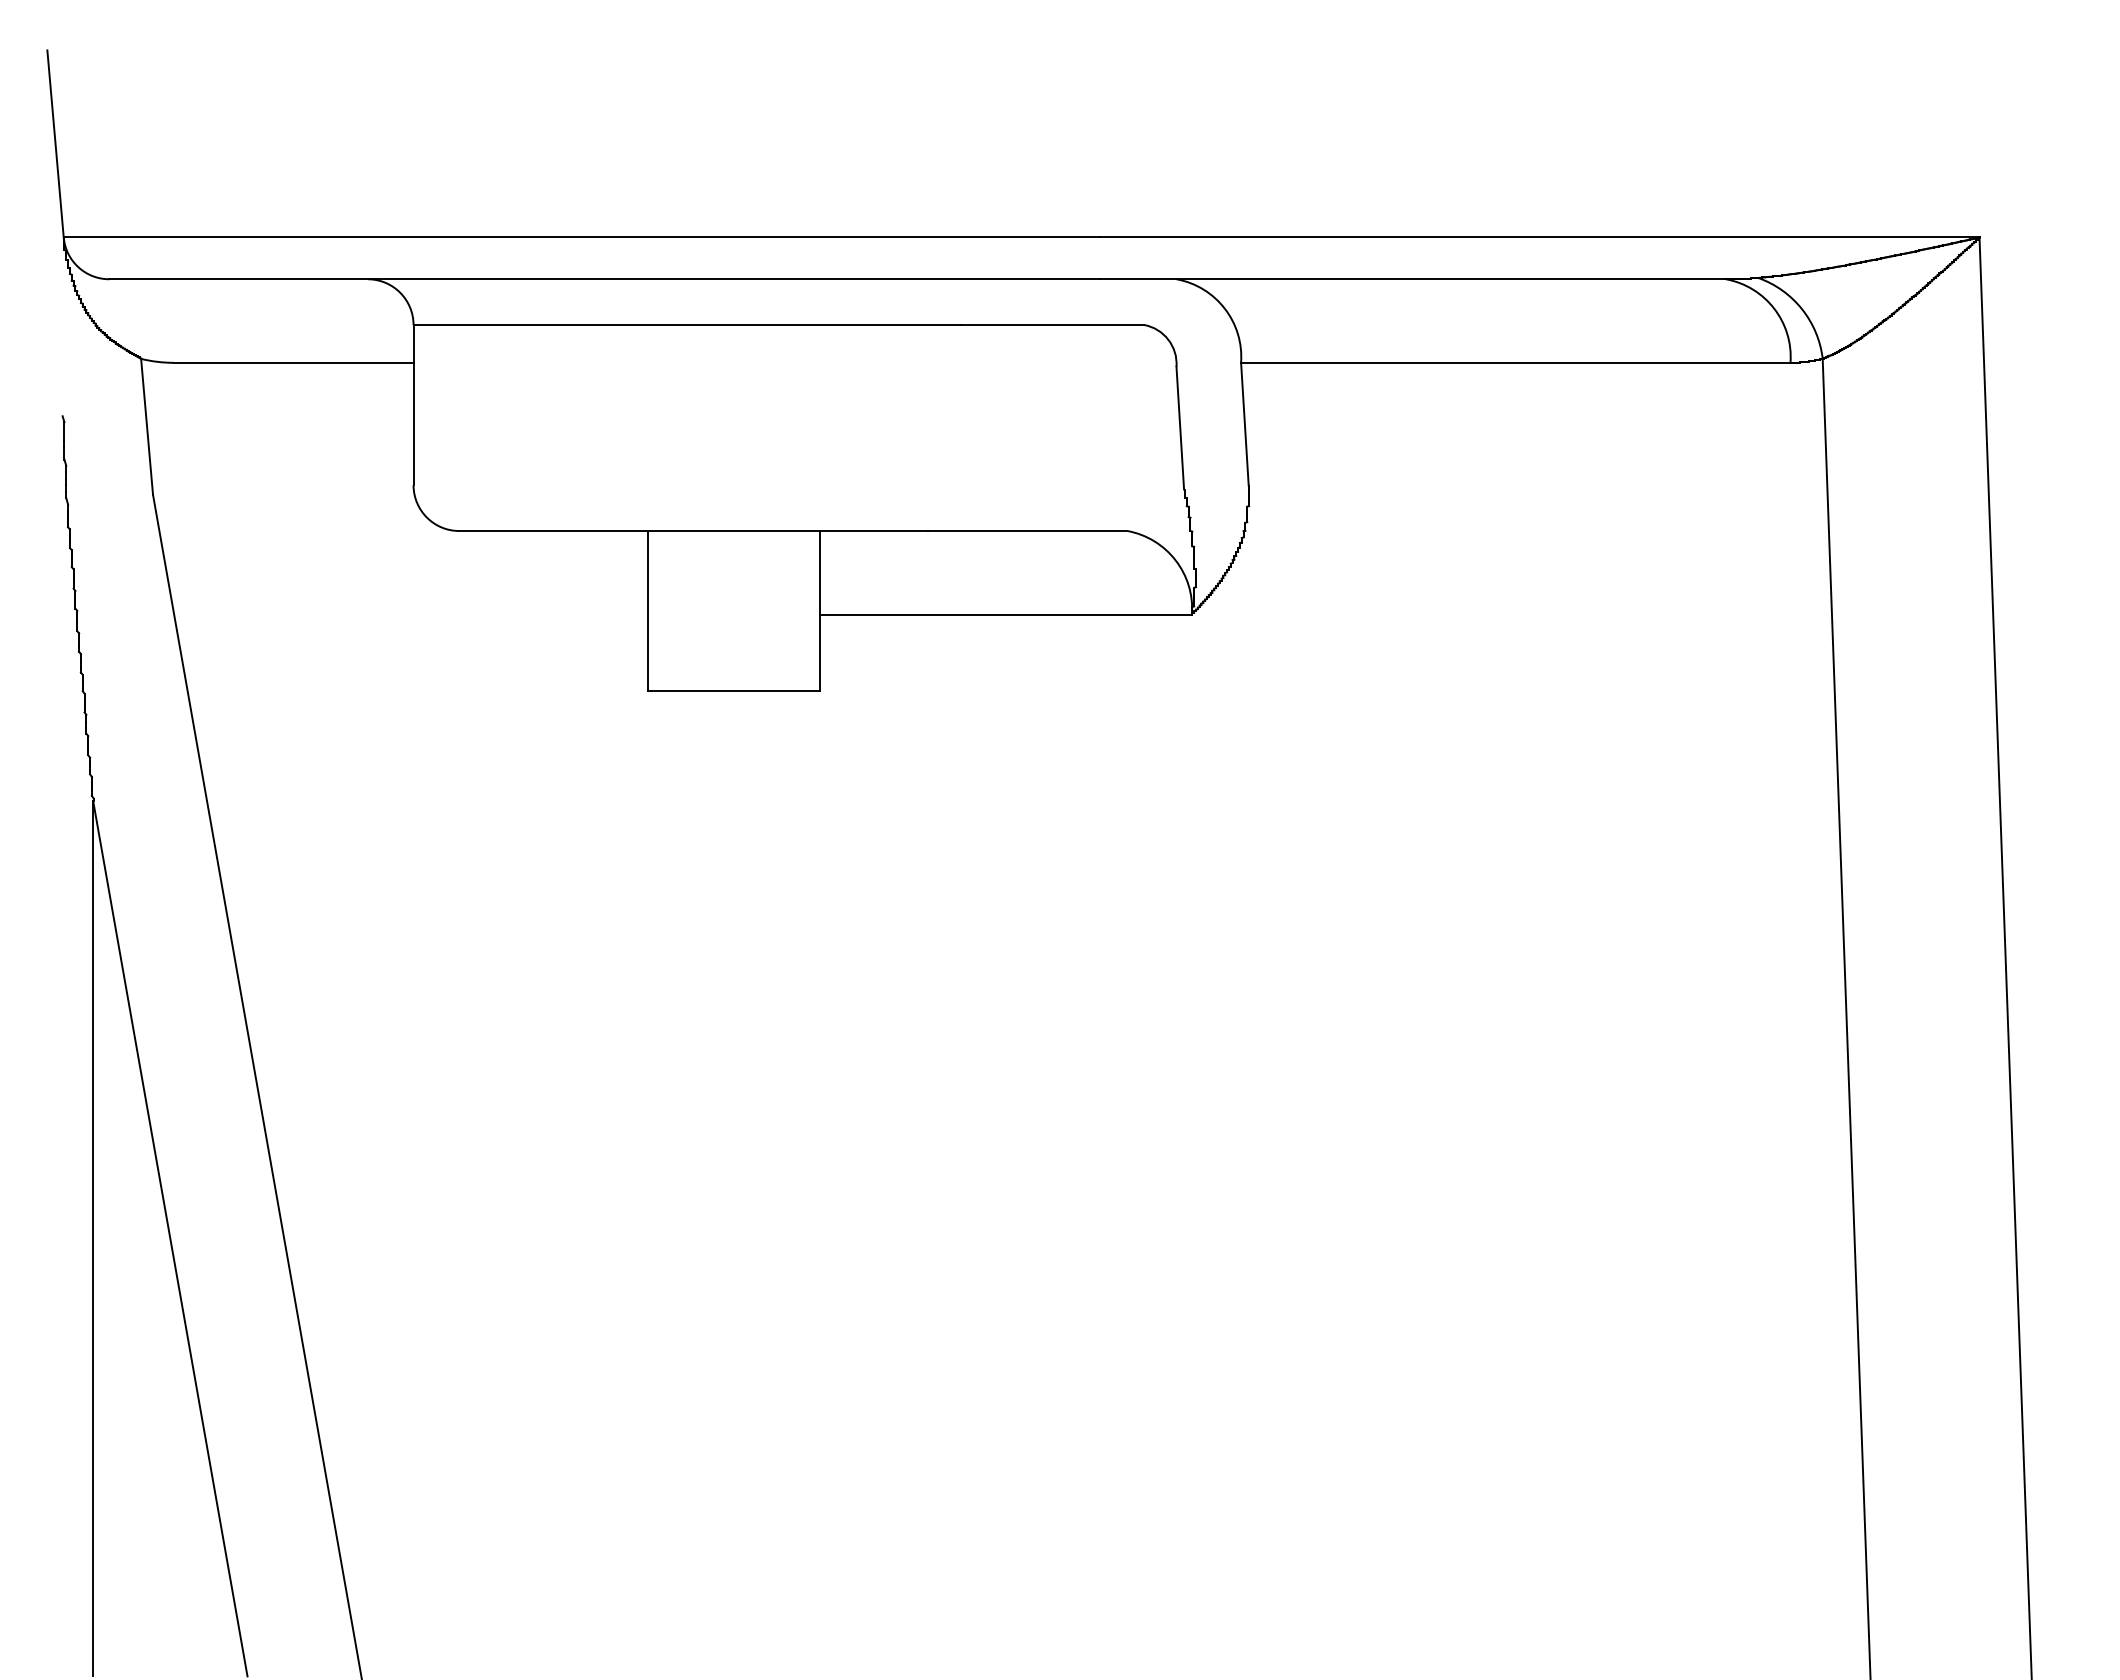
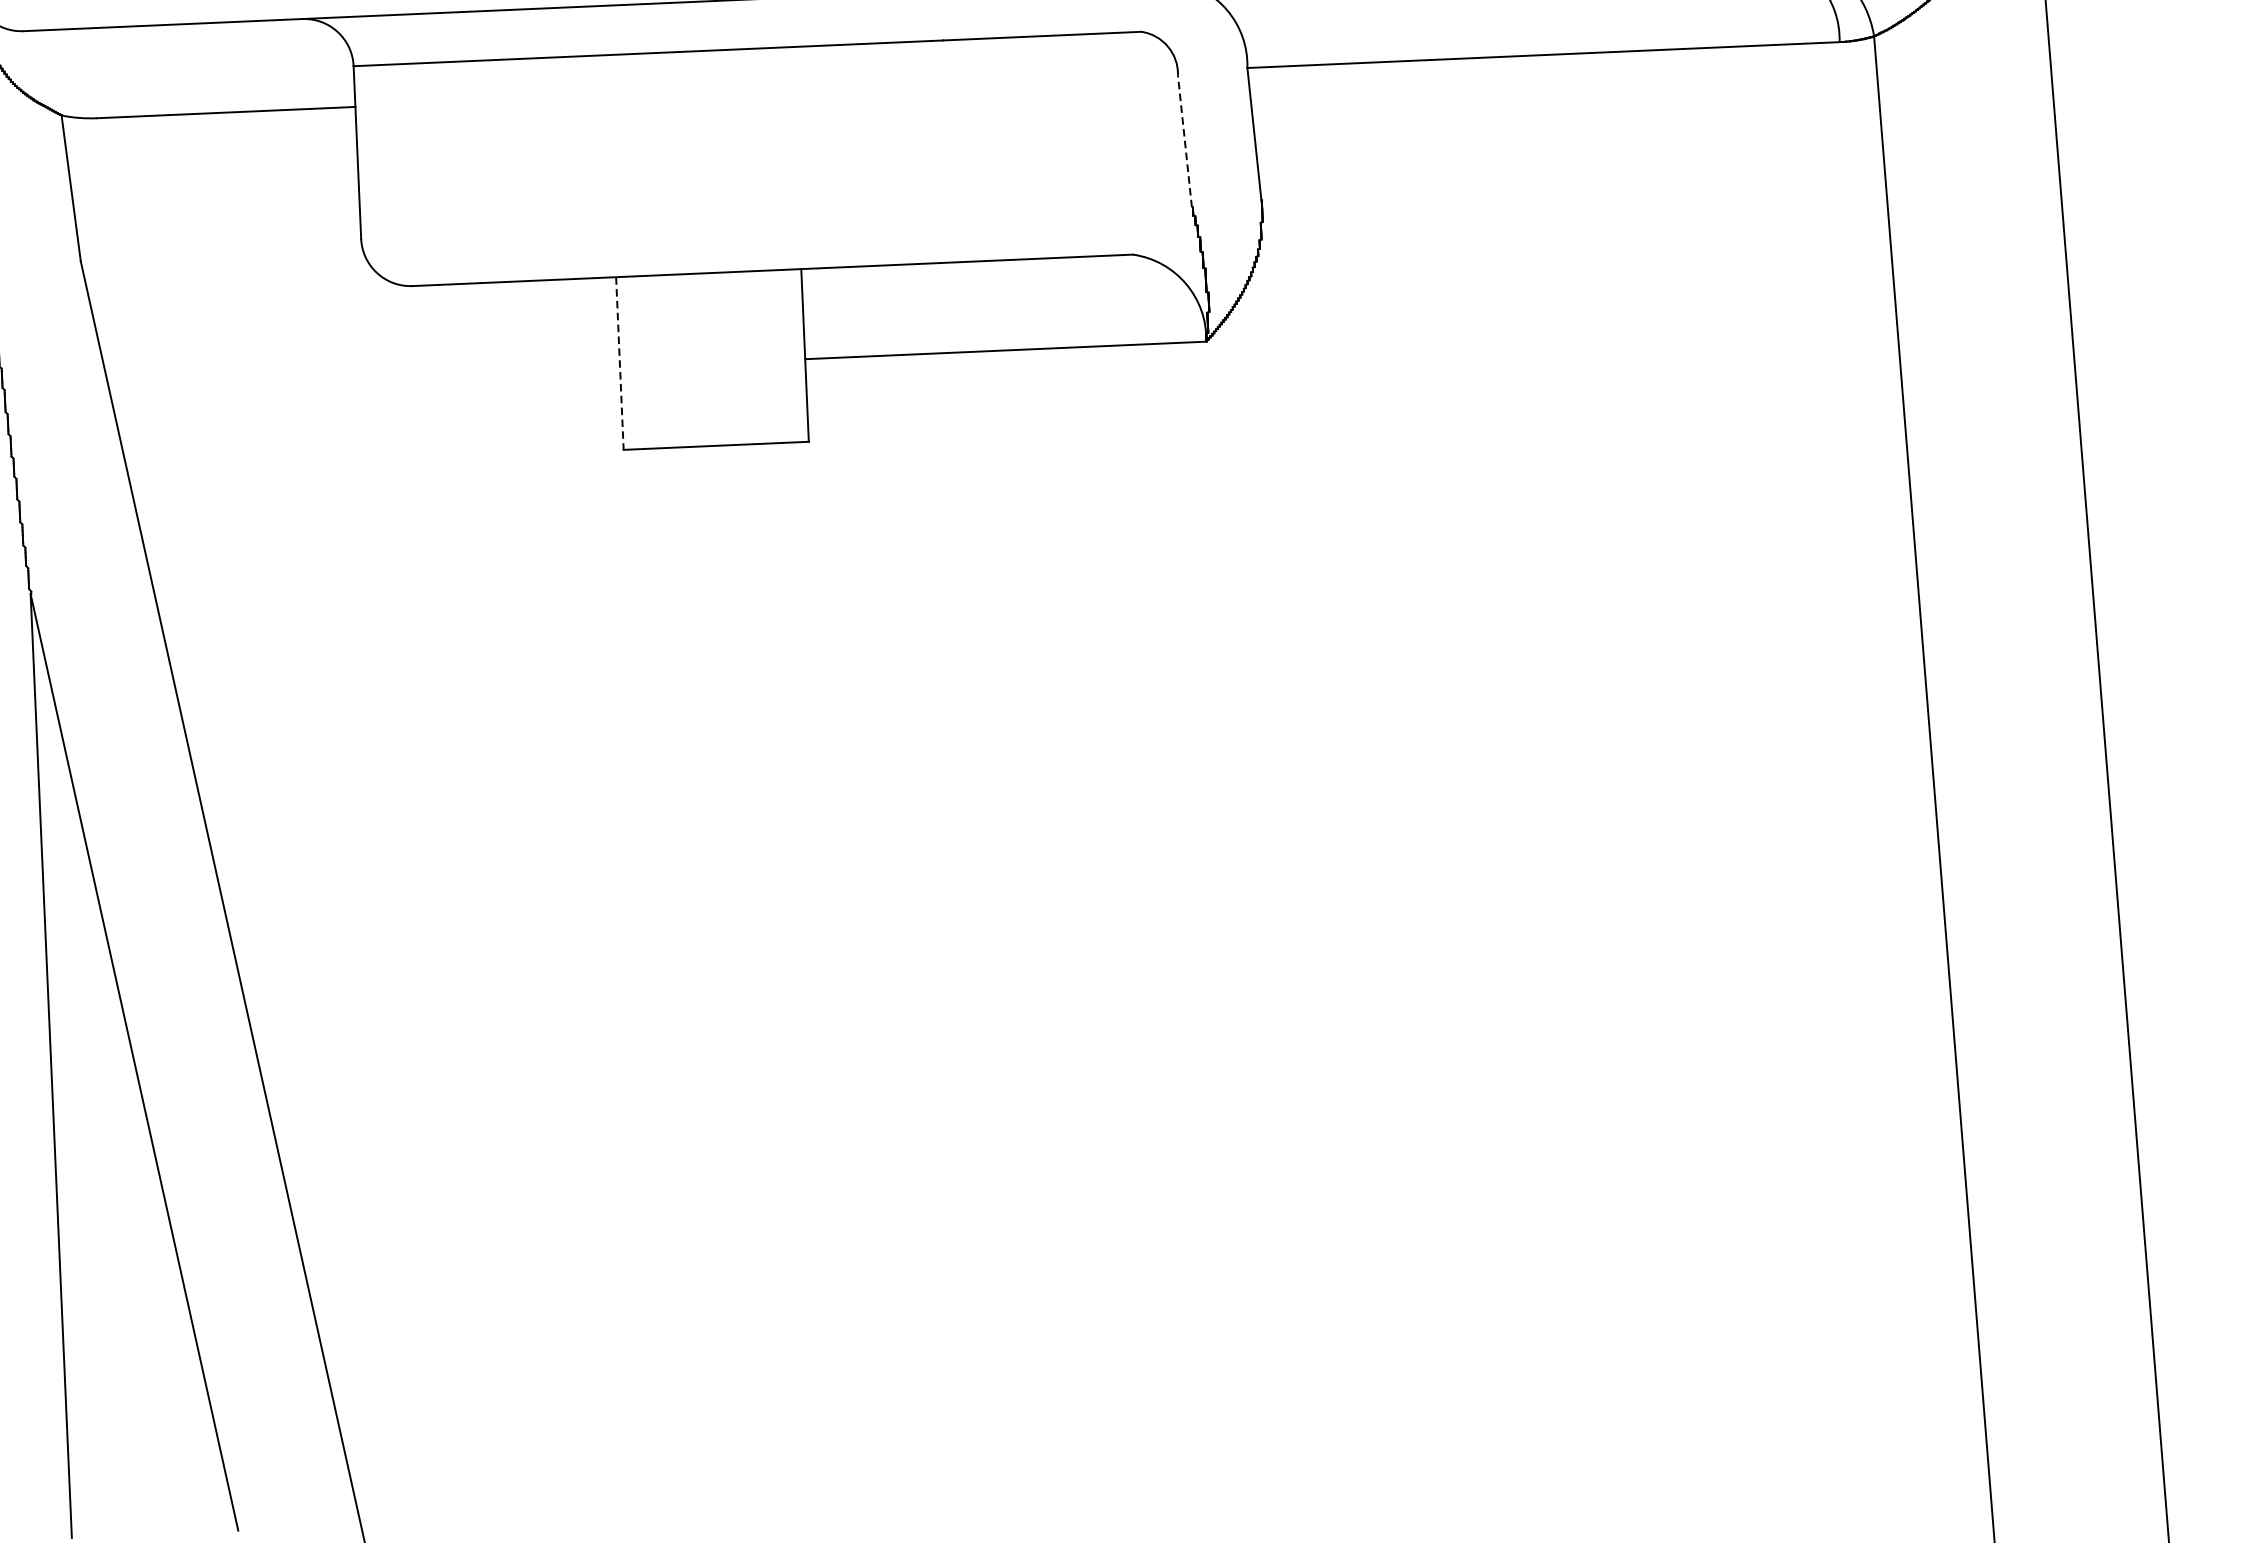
line: (1180, 427) -> (1185, 140), solid -> dashed
line: (648, 611) -> (620, 363), solid -> dashed

